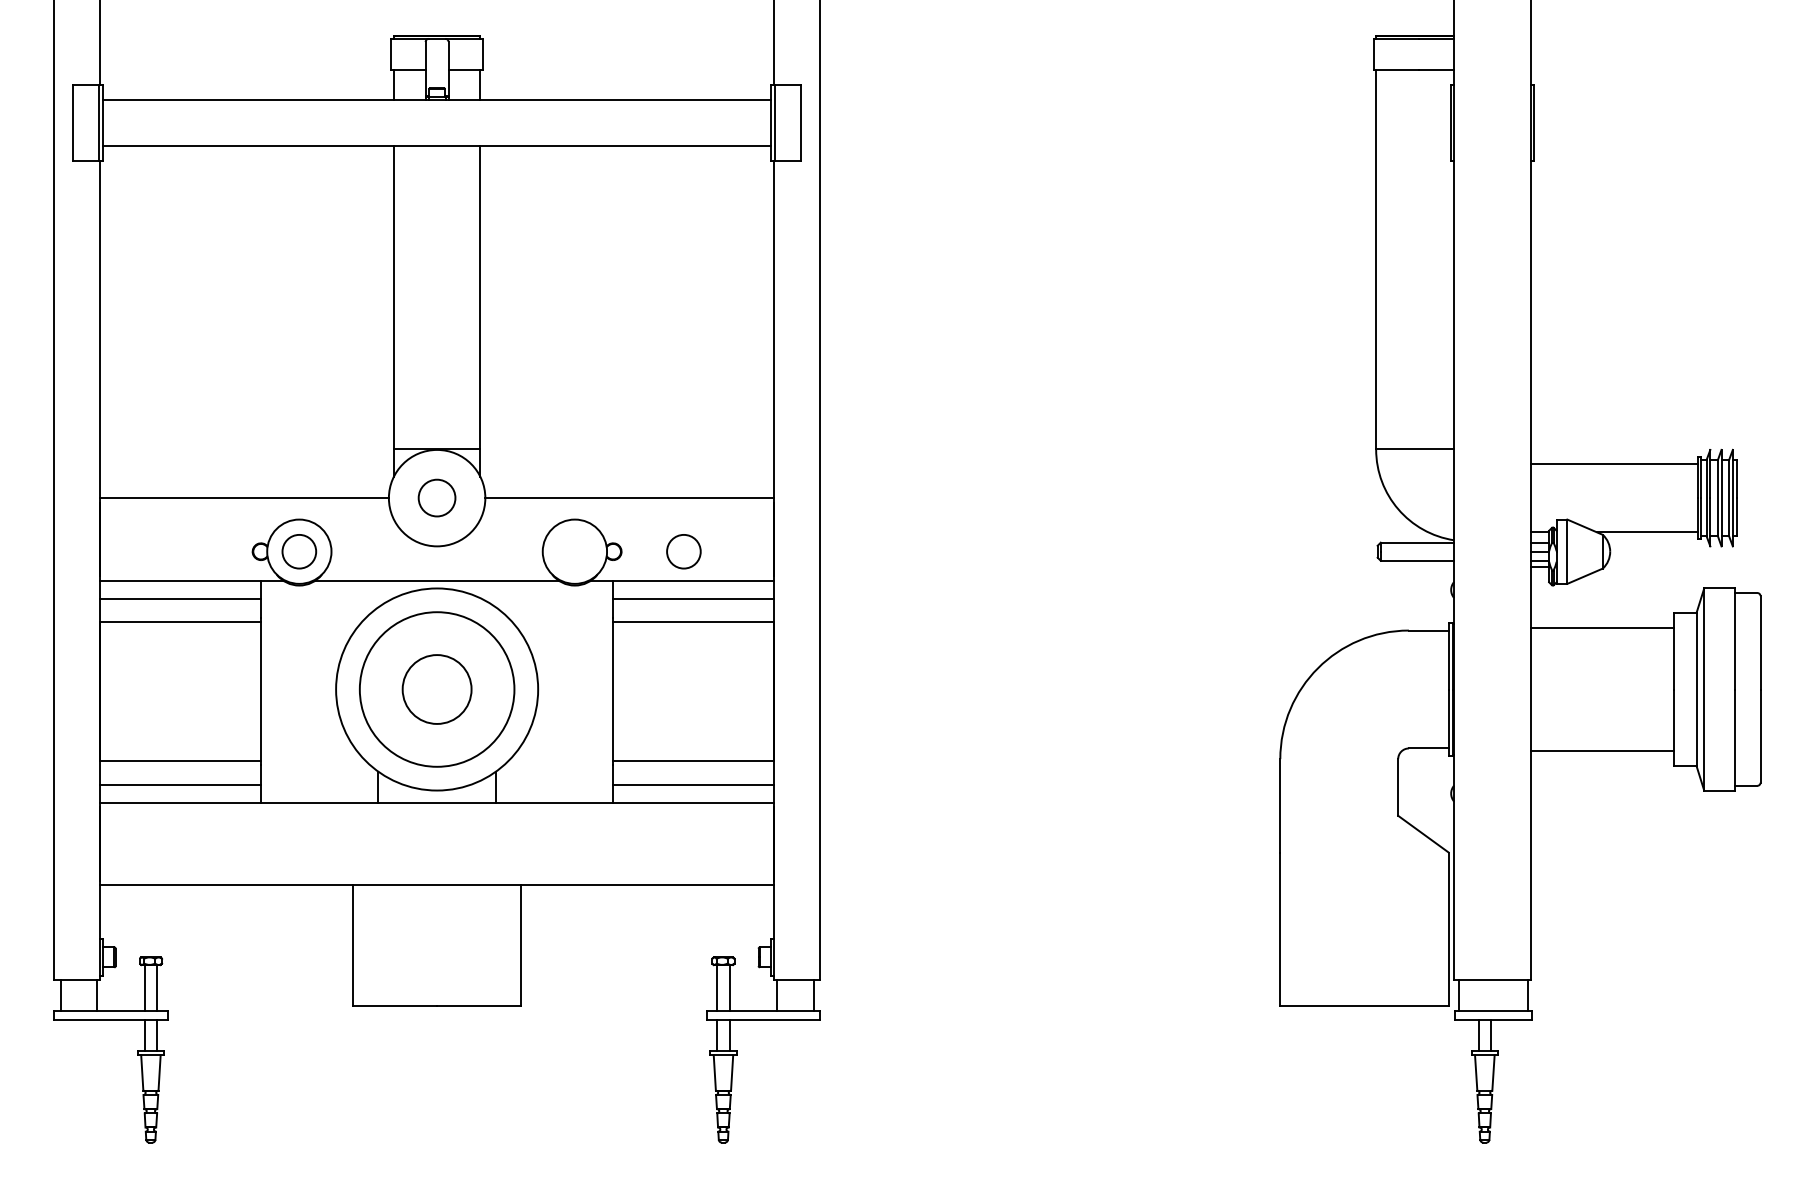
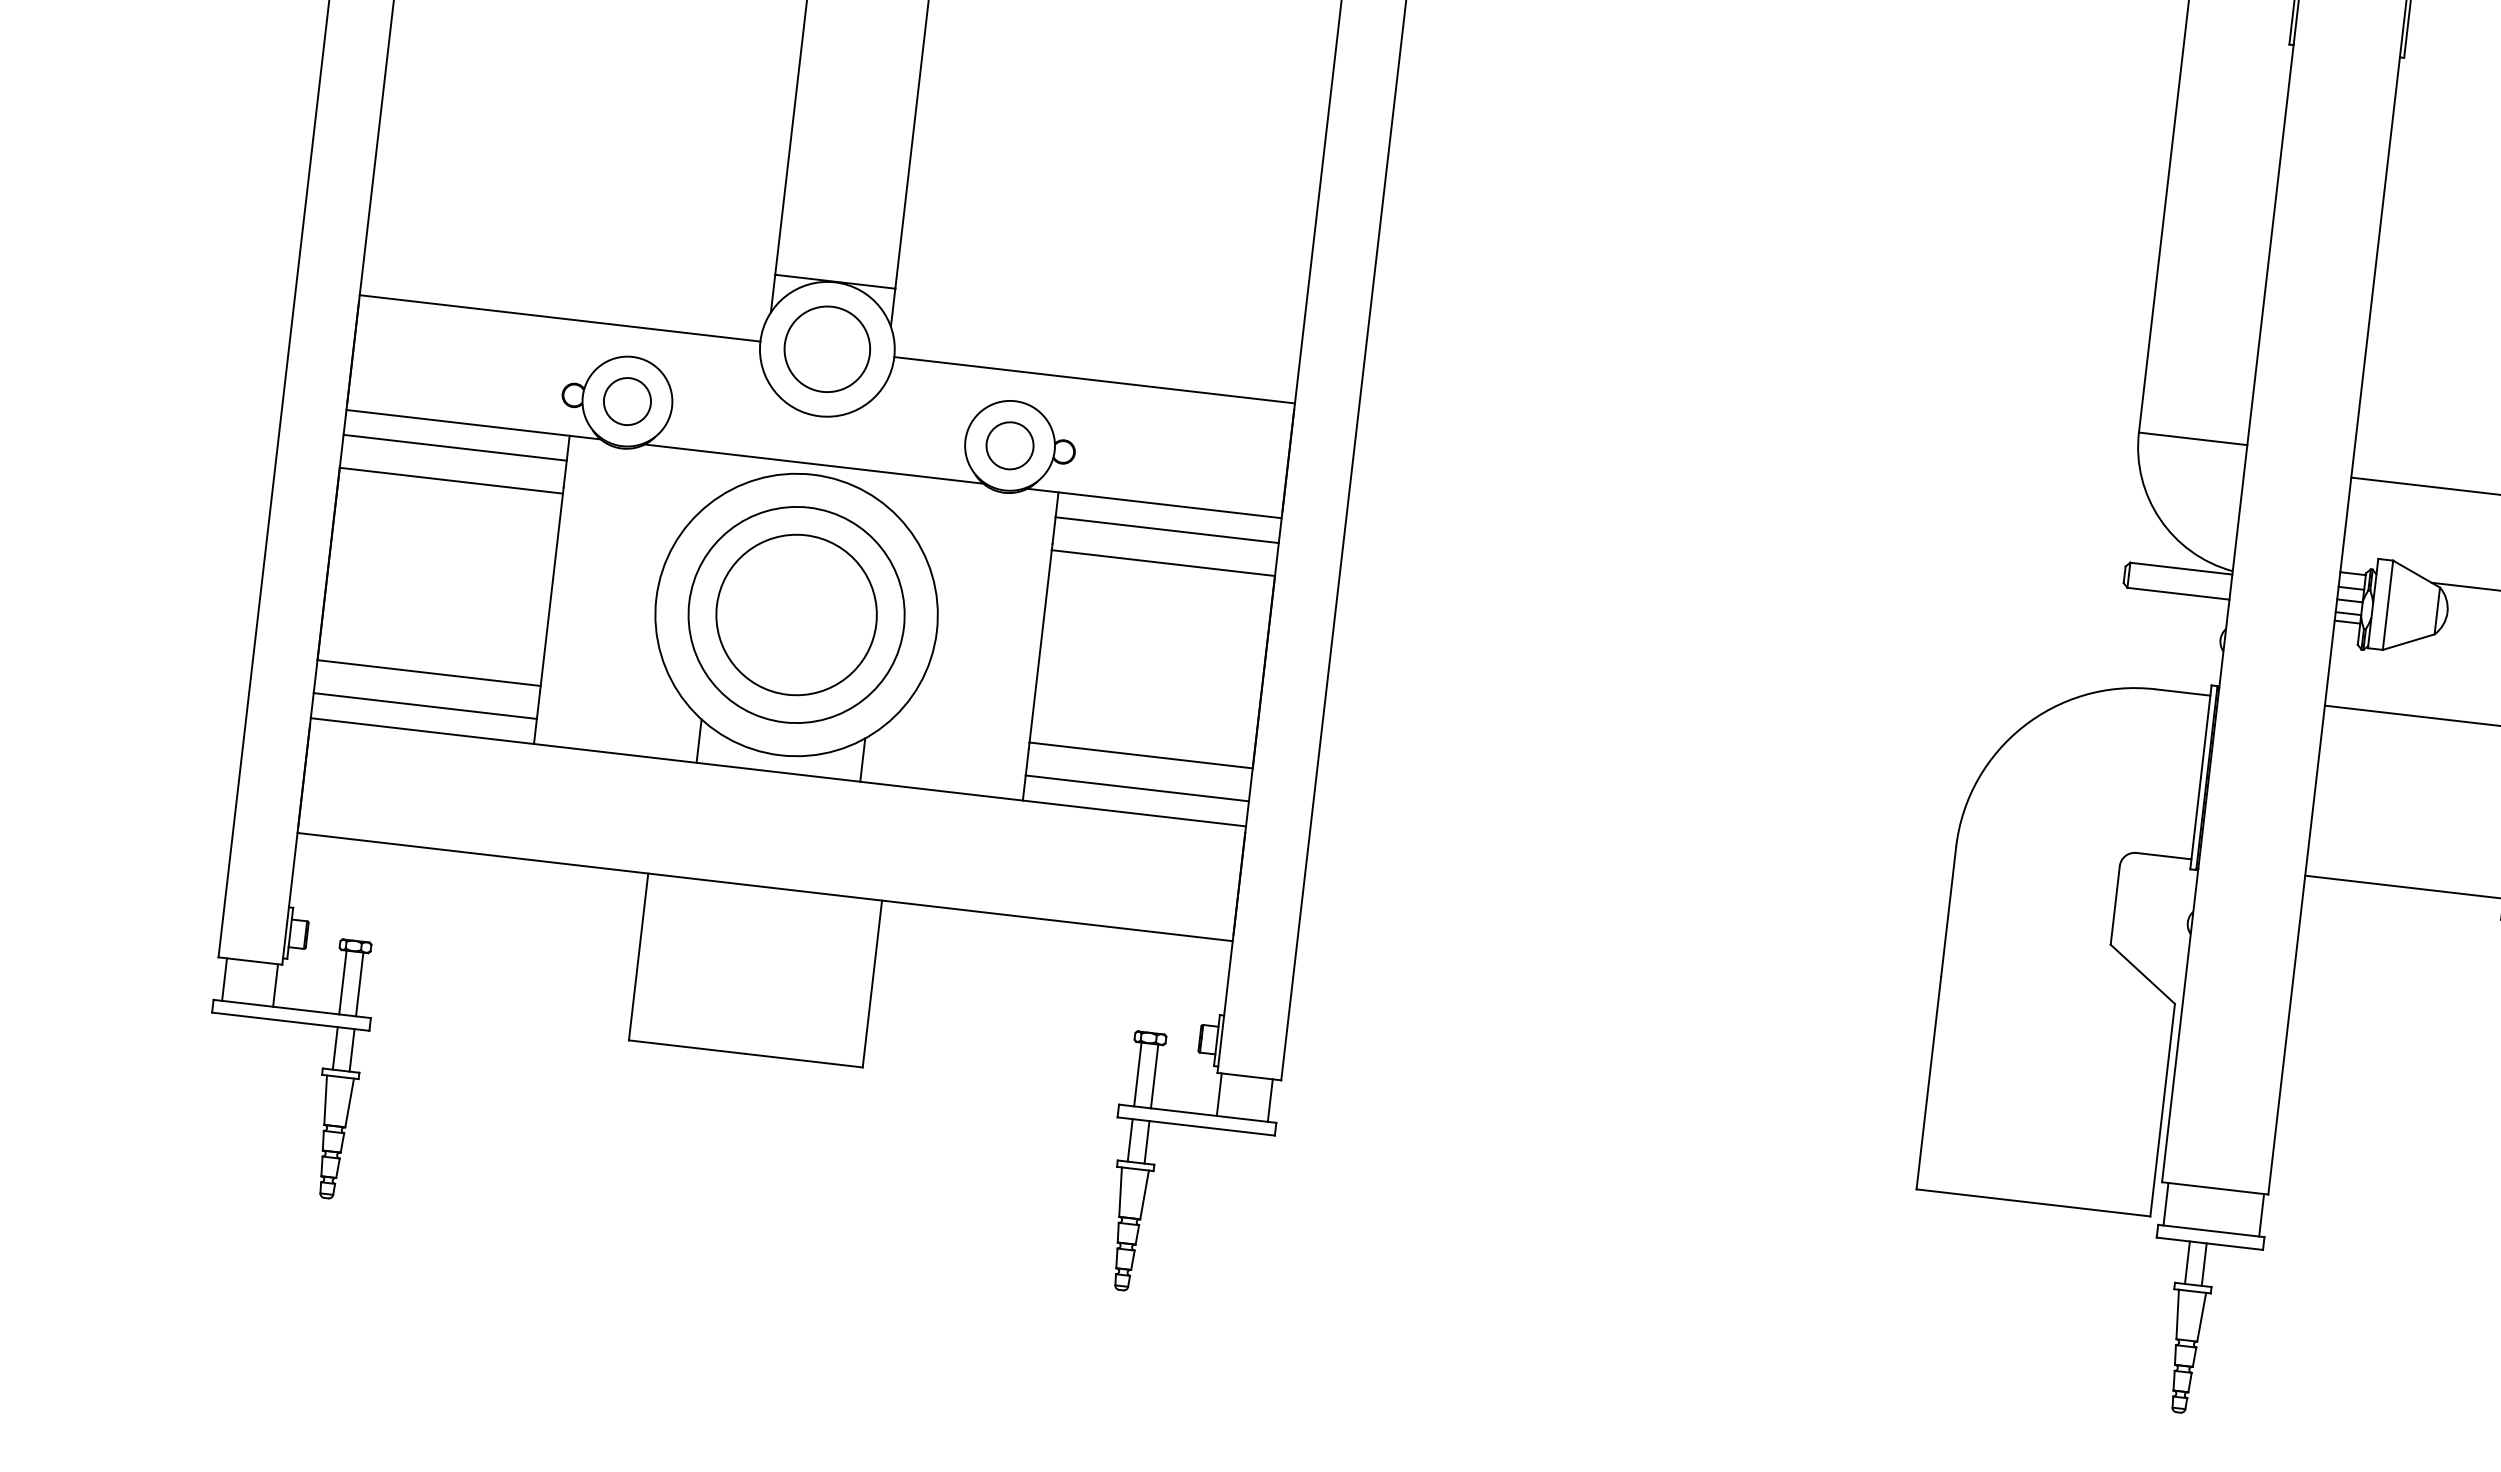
circle: (436, 497) -> (826, 348), size x1.67
circle: (683, 551) -> (1009, 445), moved
circle: (436, 689) -> (795, 614), size x1.67

